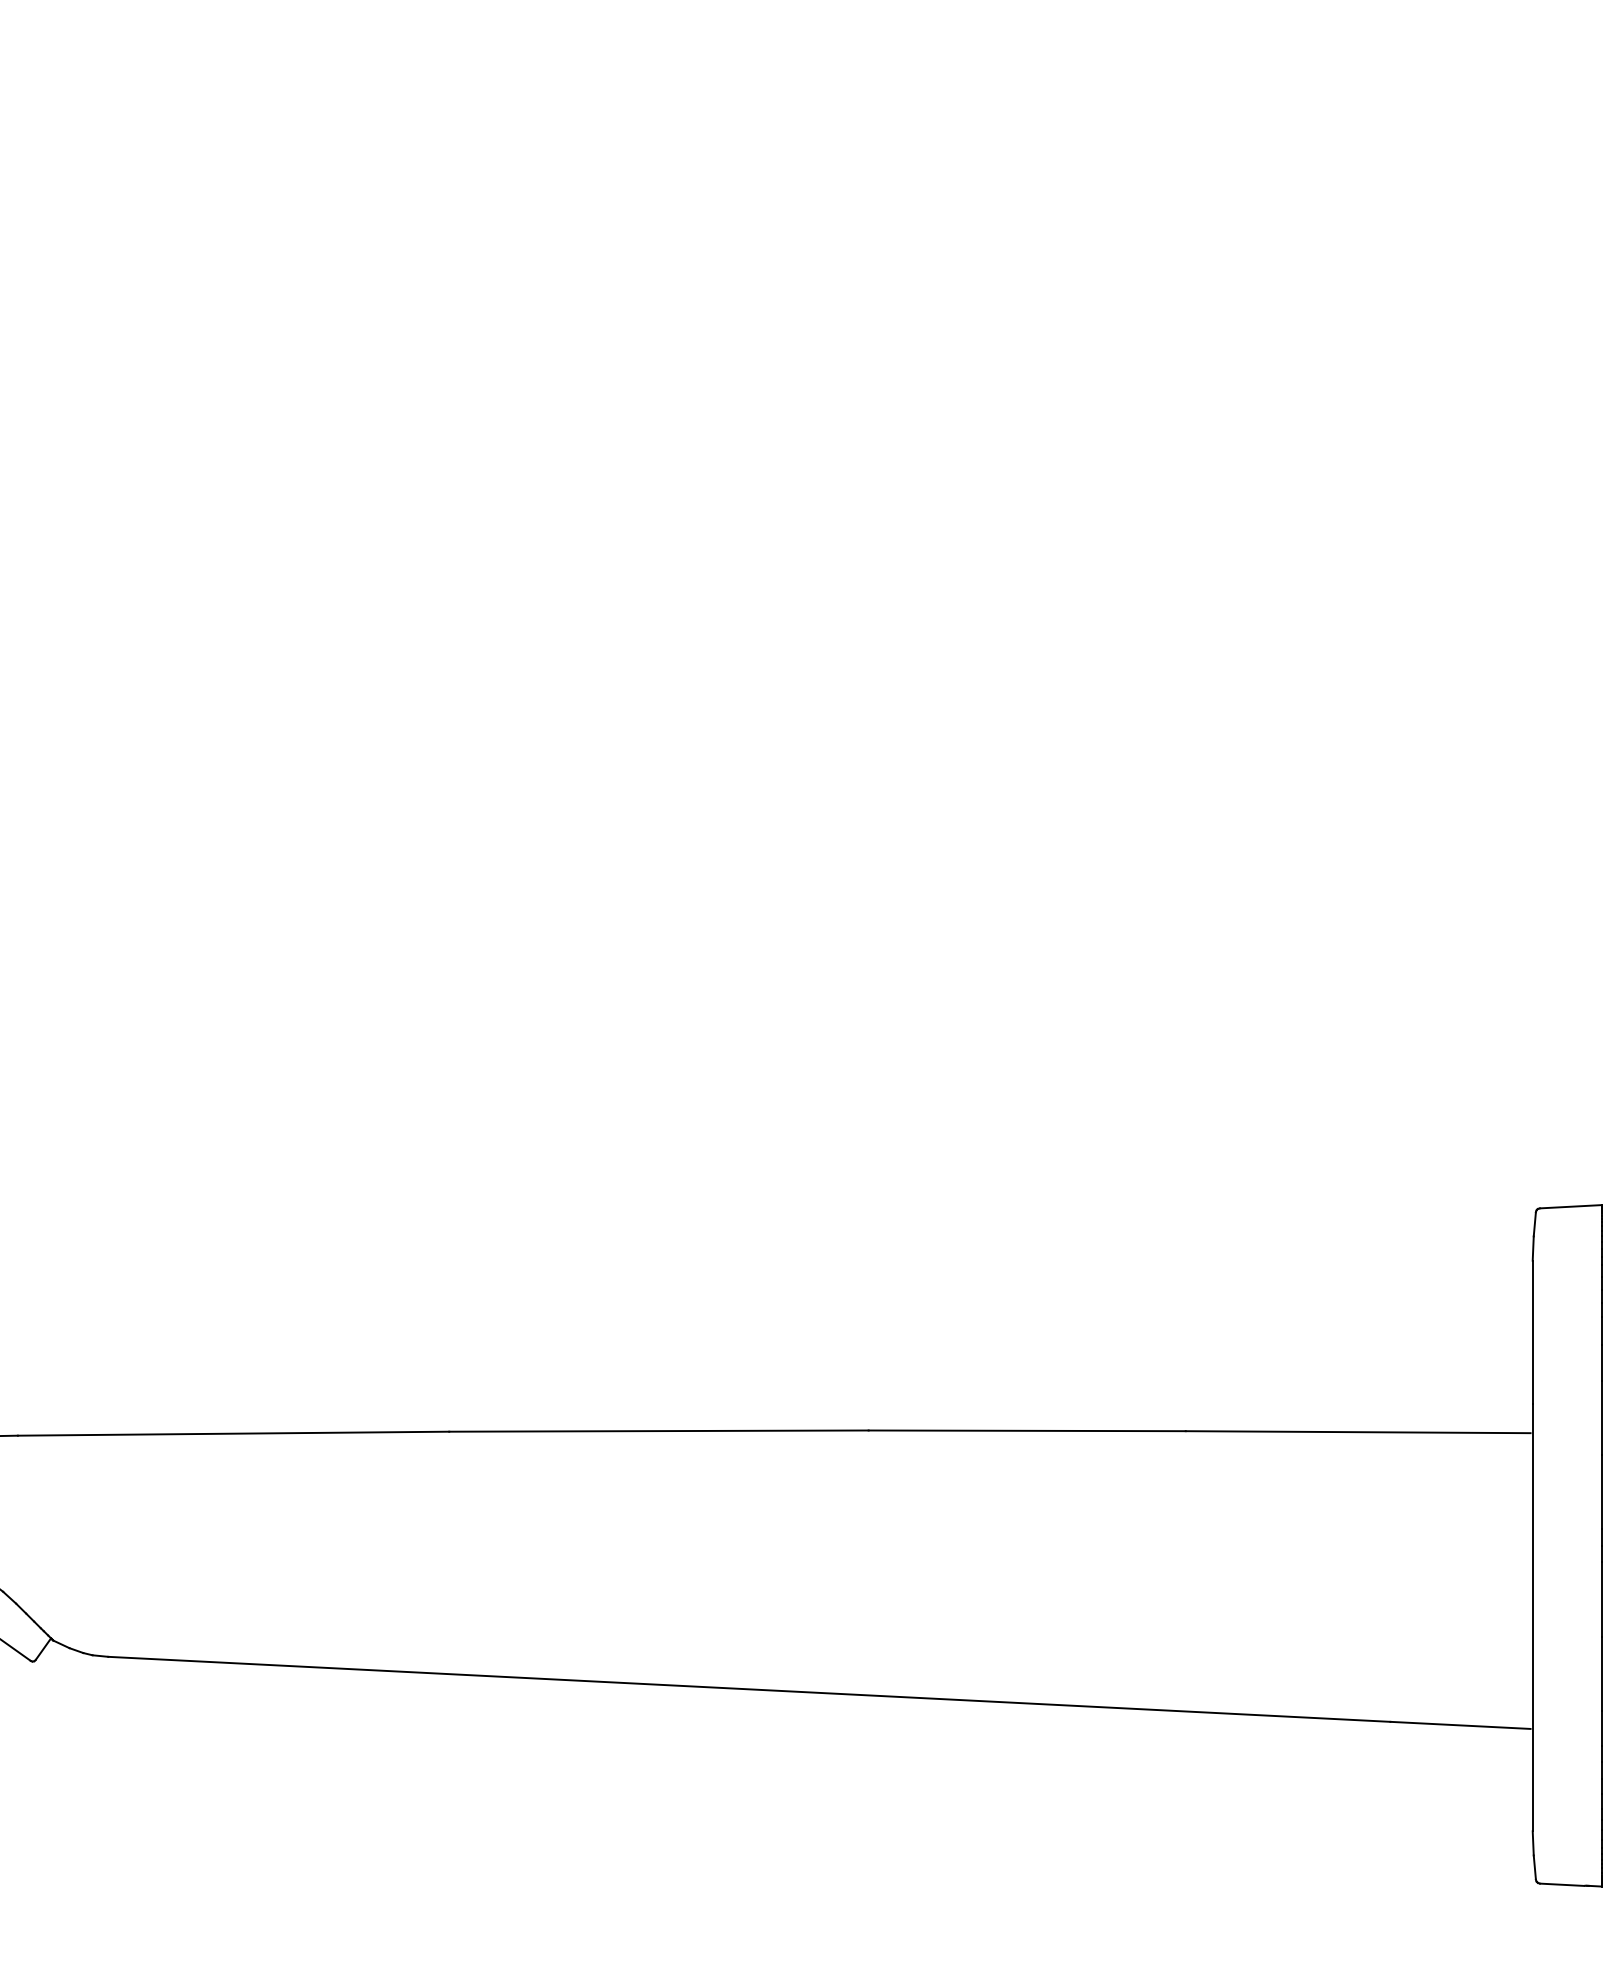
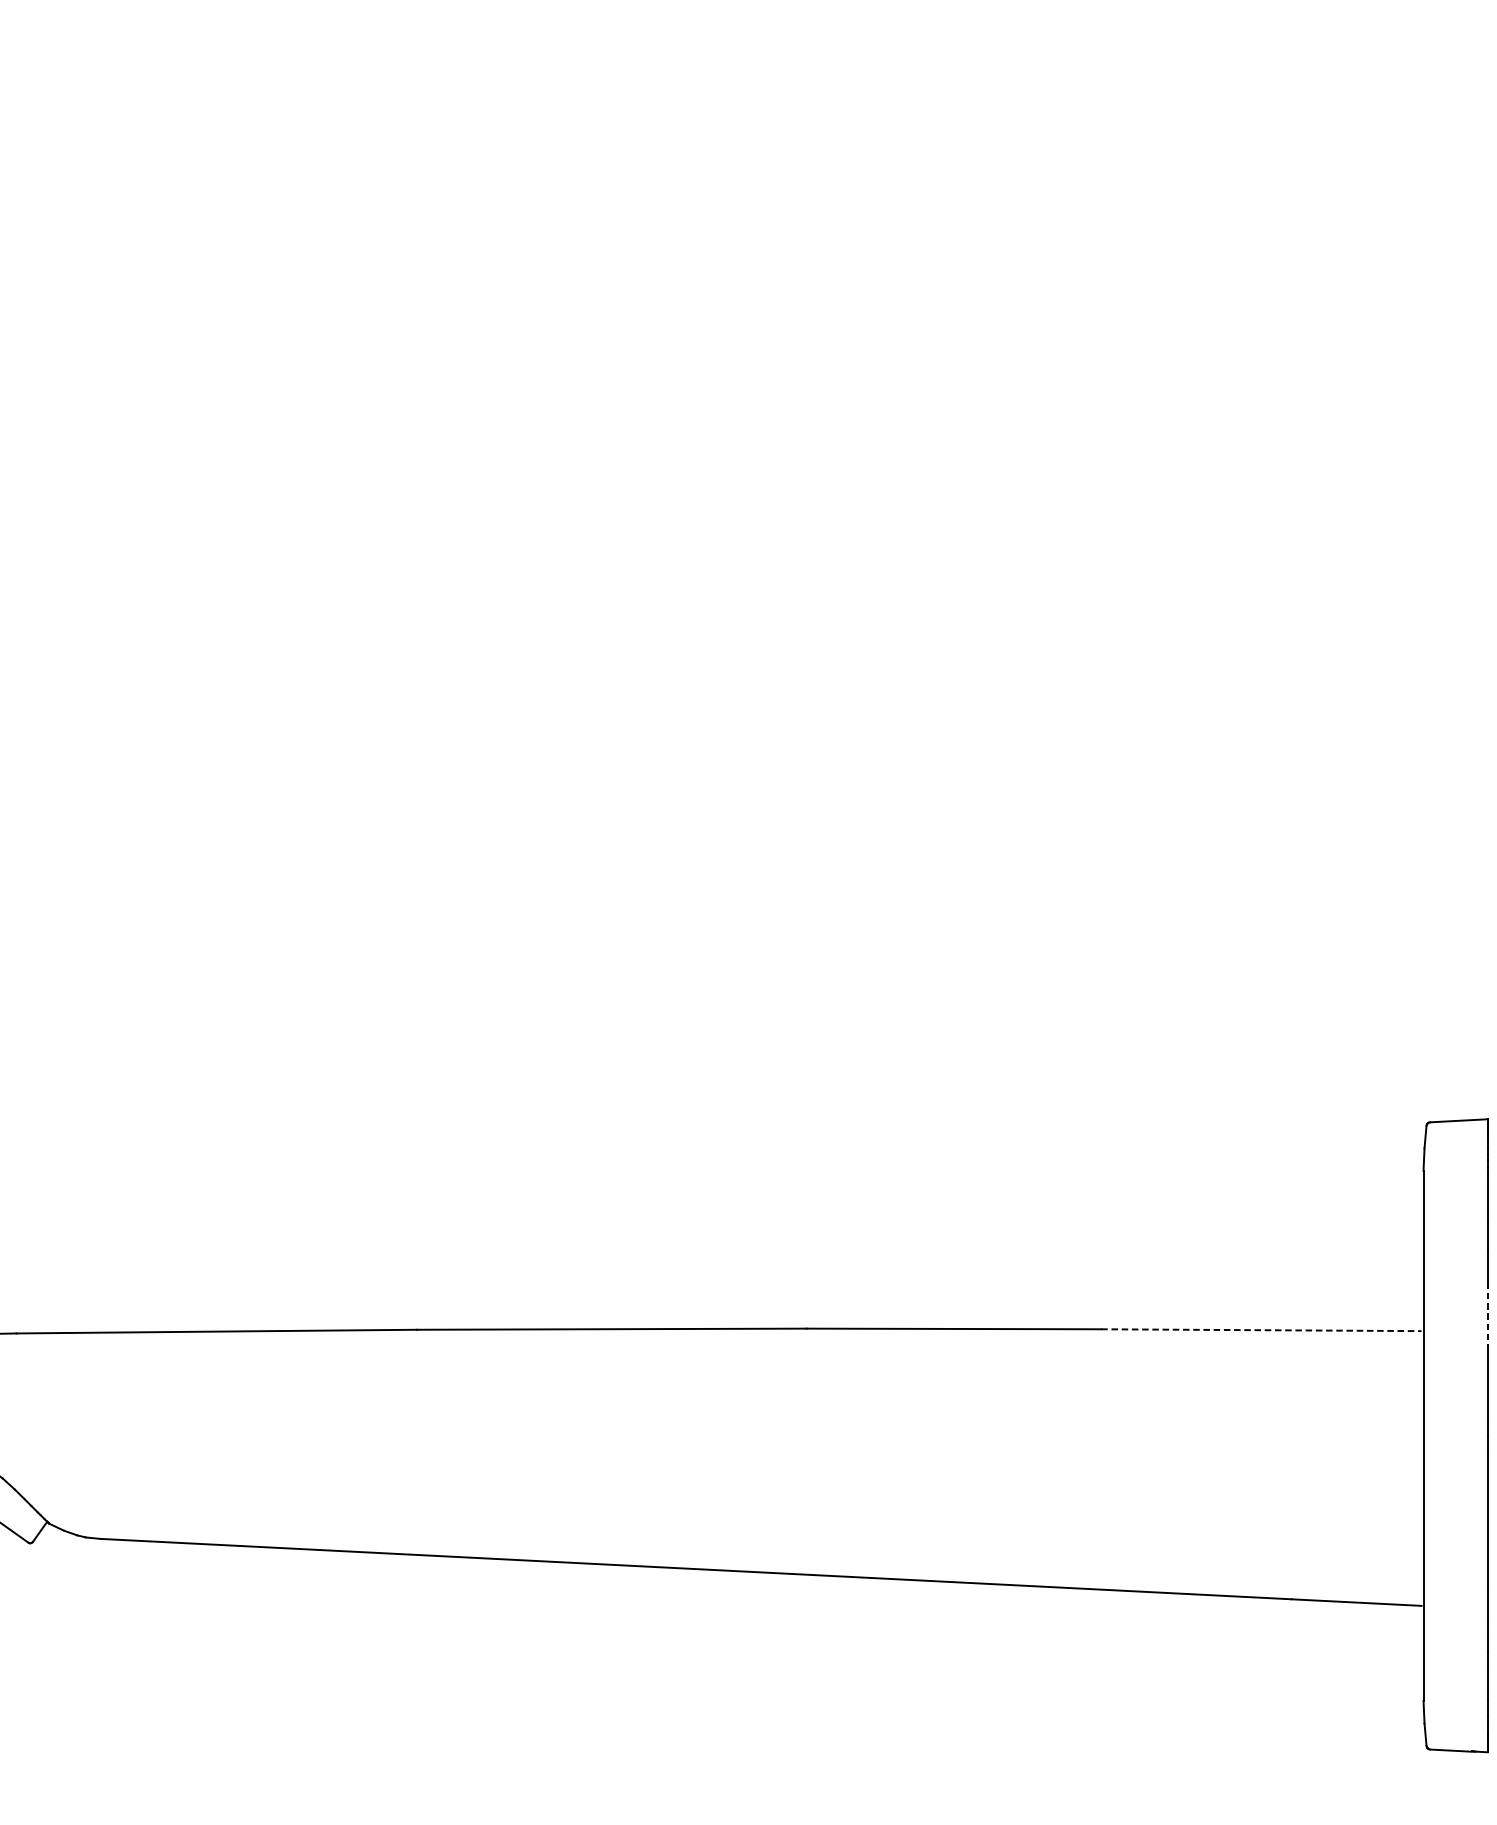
line: (1601, 1418) -> (1487, 1317), solid -> dashed
line: (1358, 1432) -> (1261, 1330), solid -> dashed

